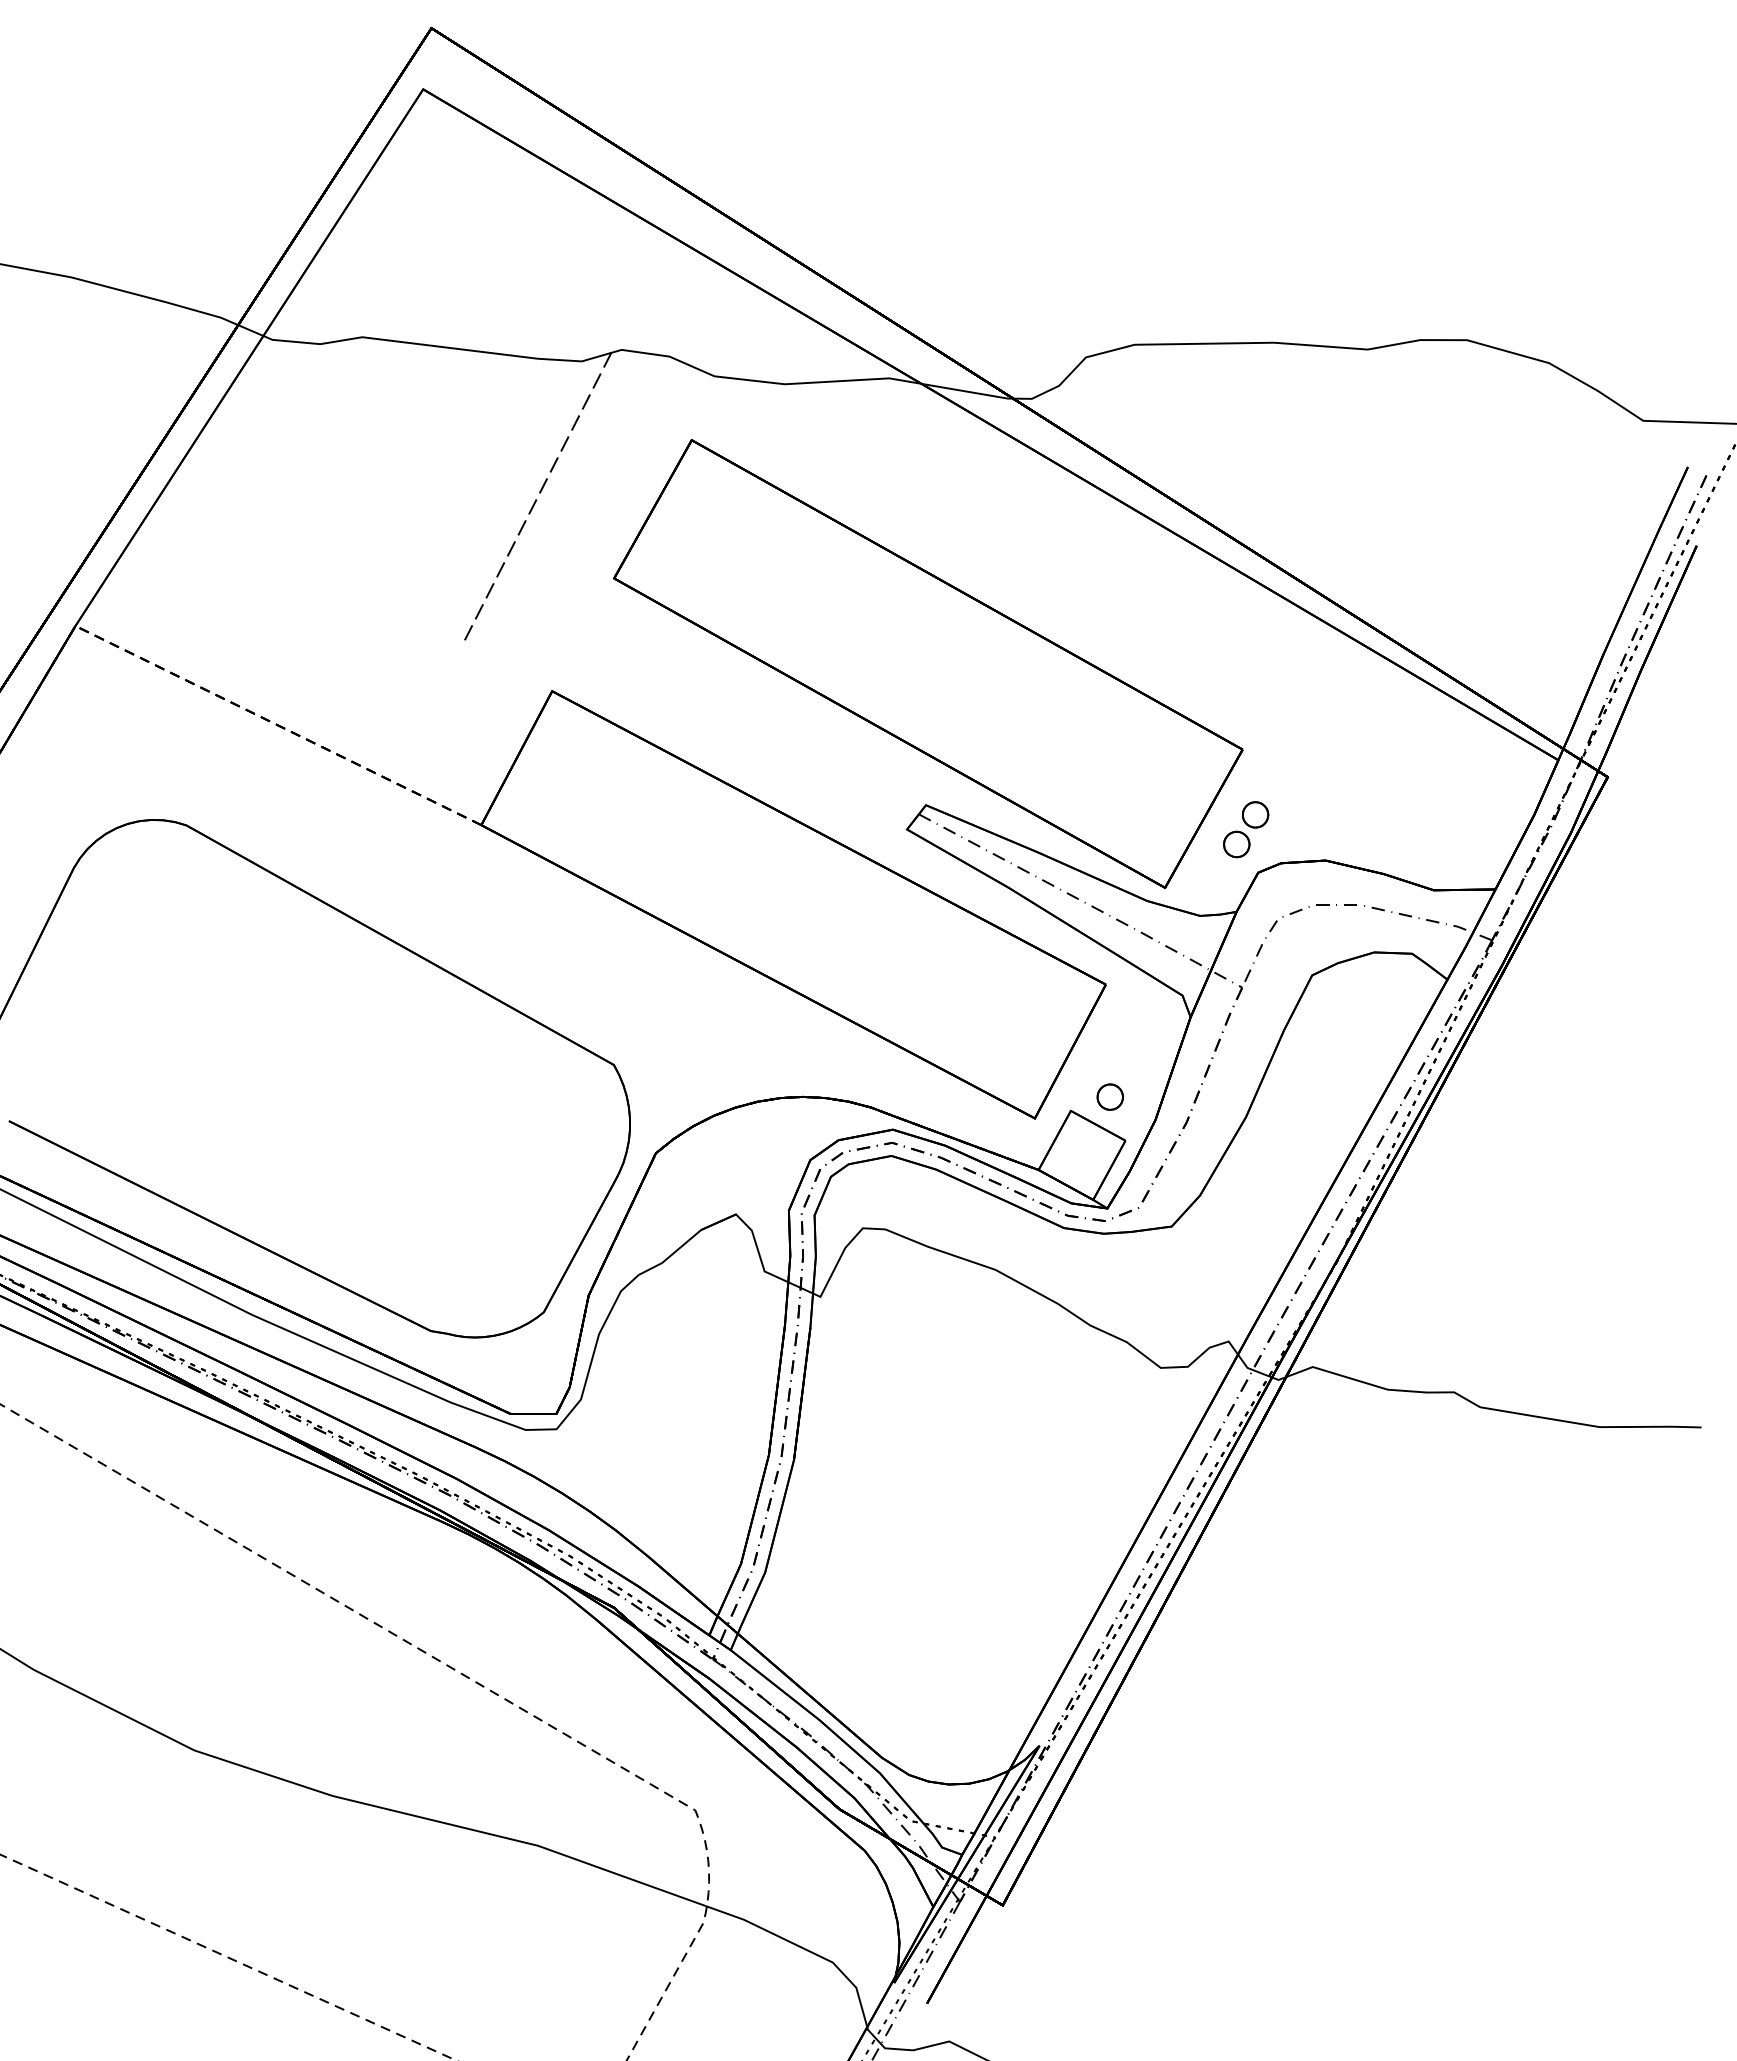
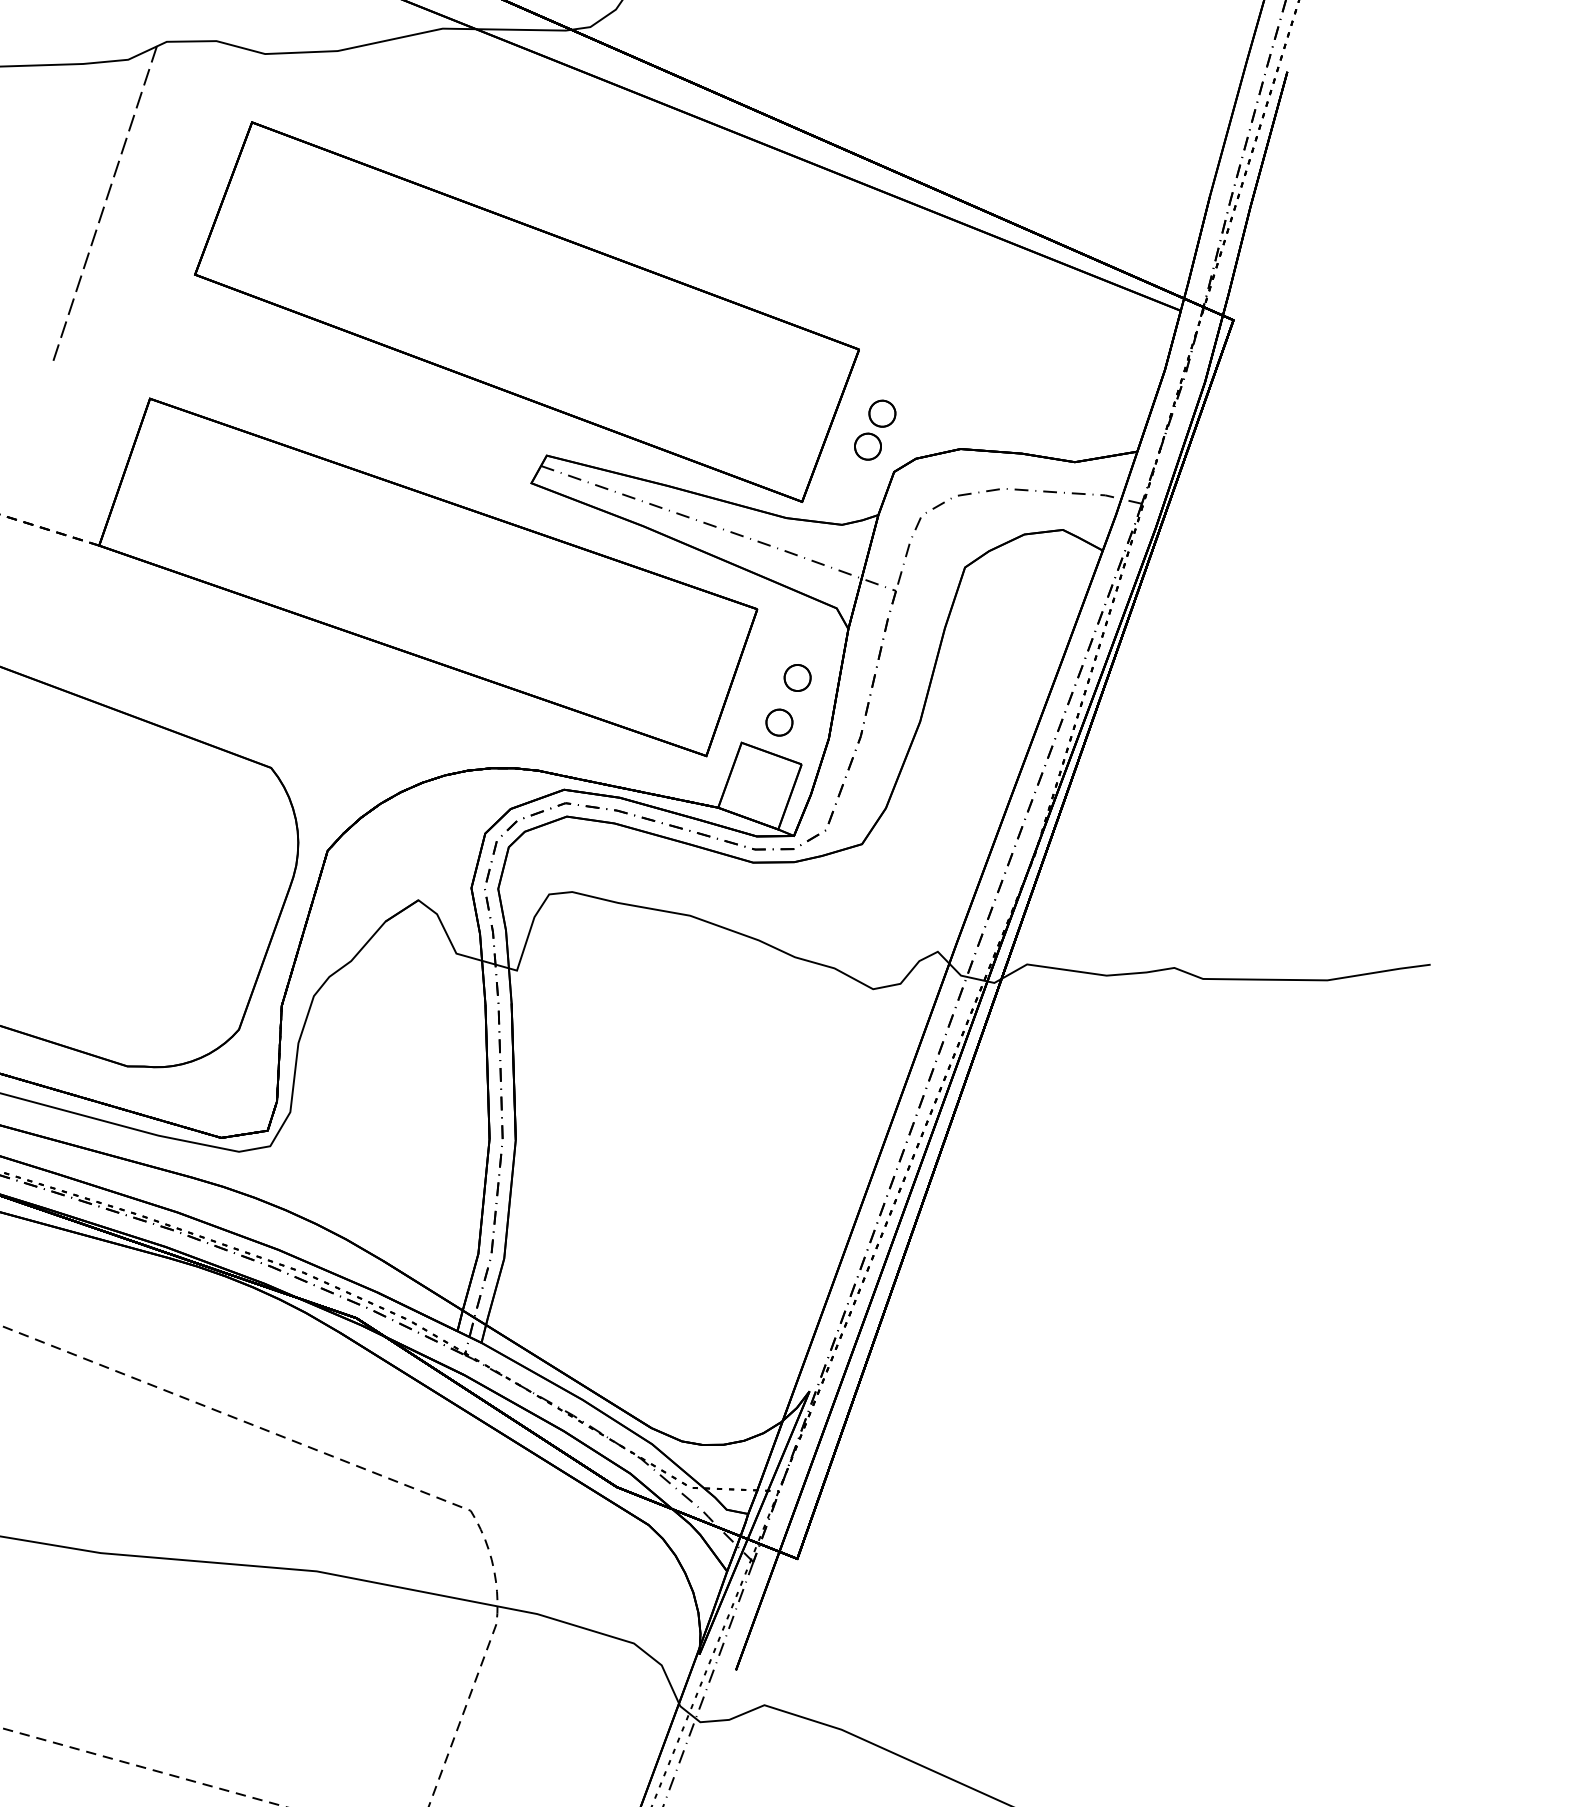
part: (1134, 1056) -> (797, 677), added

